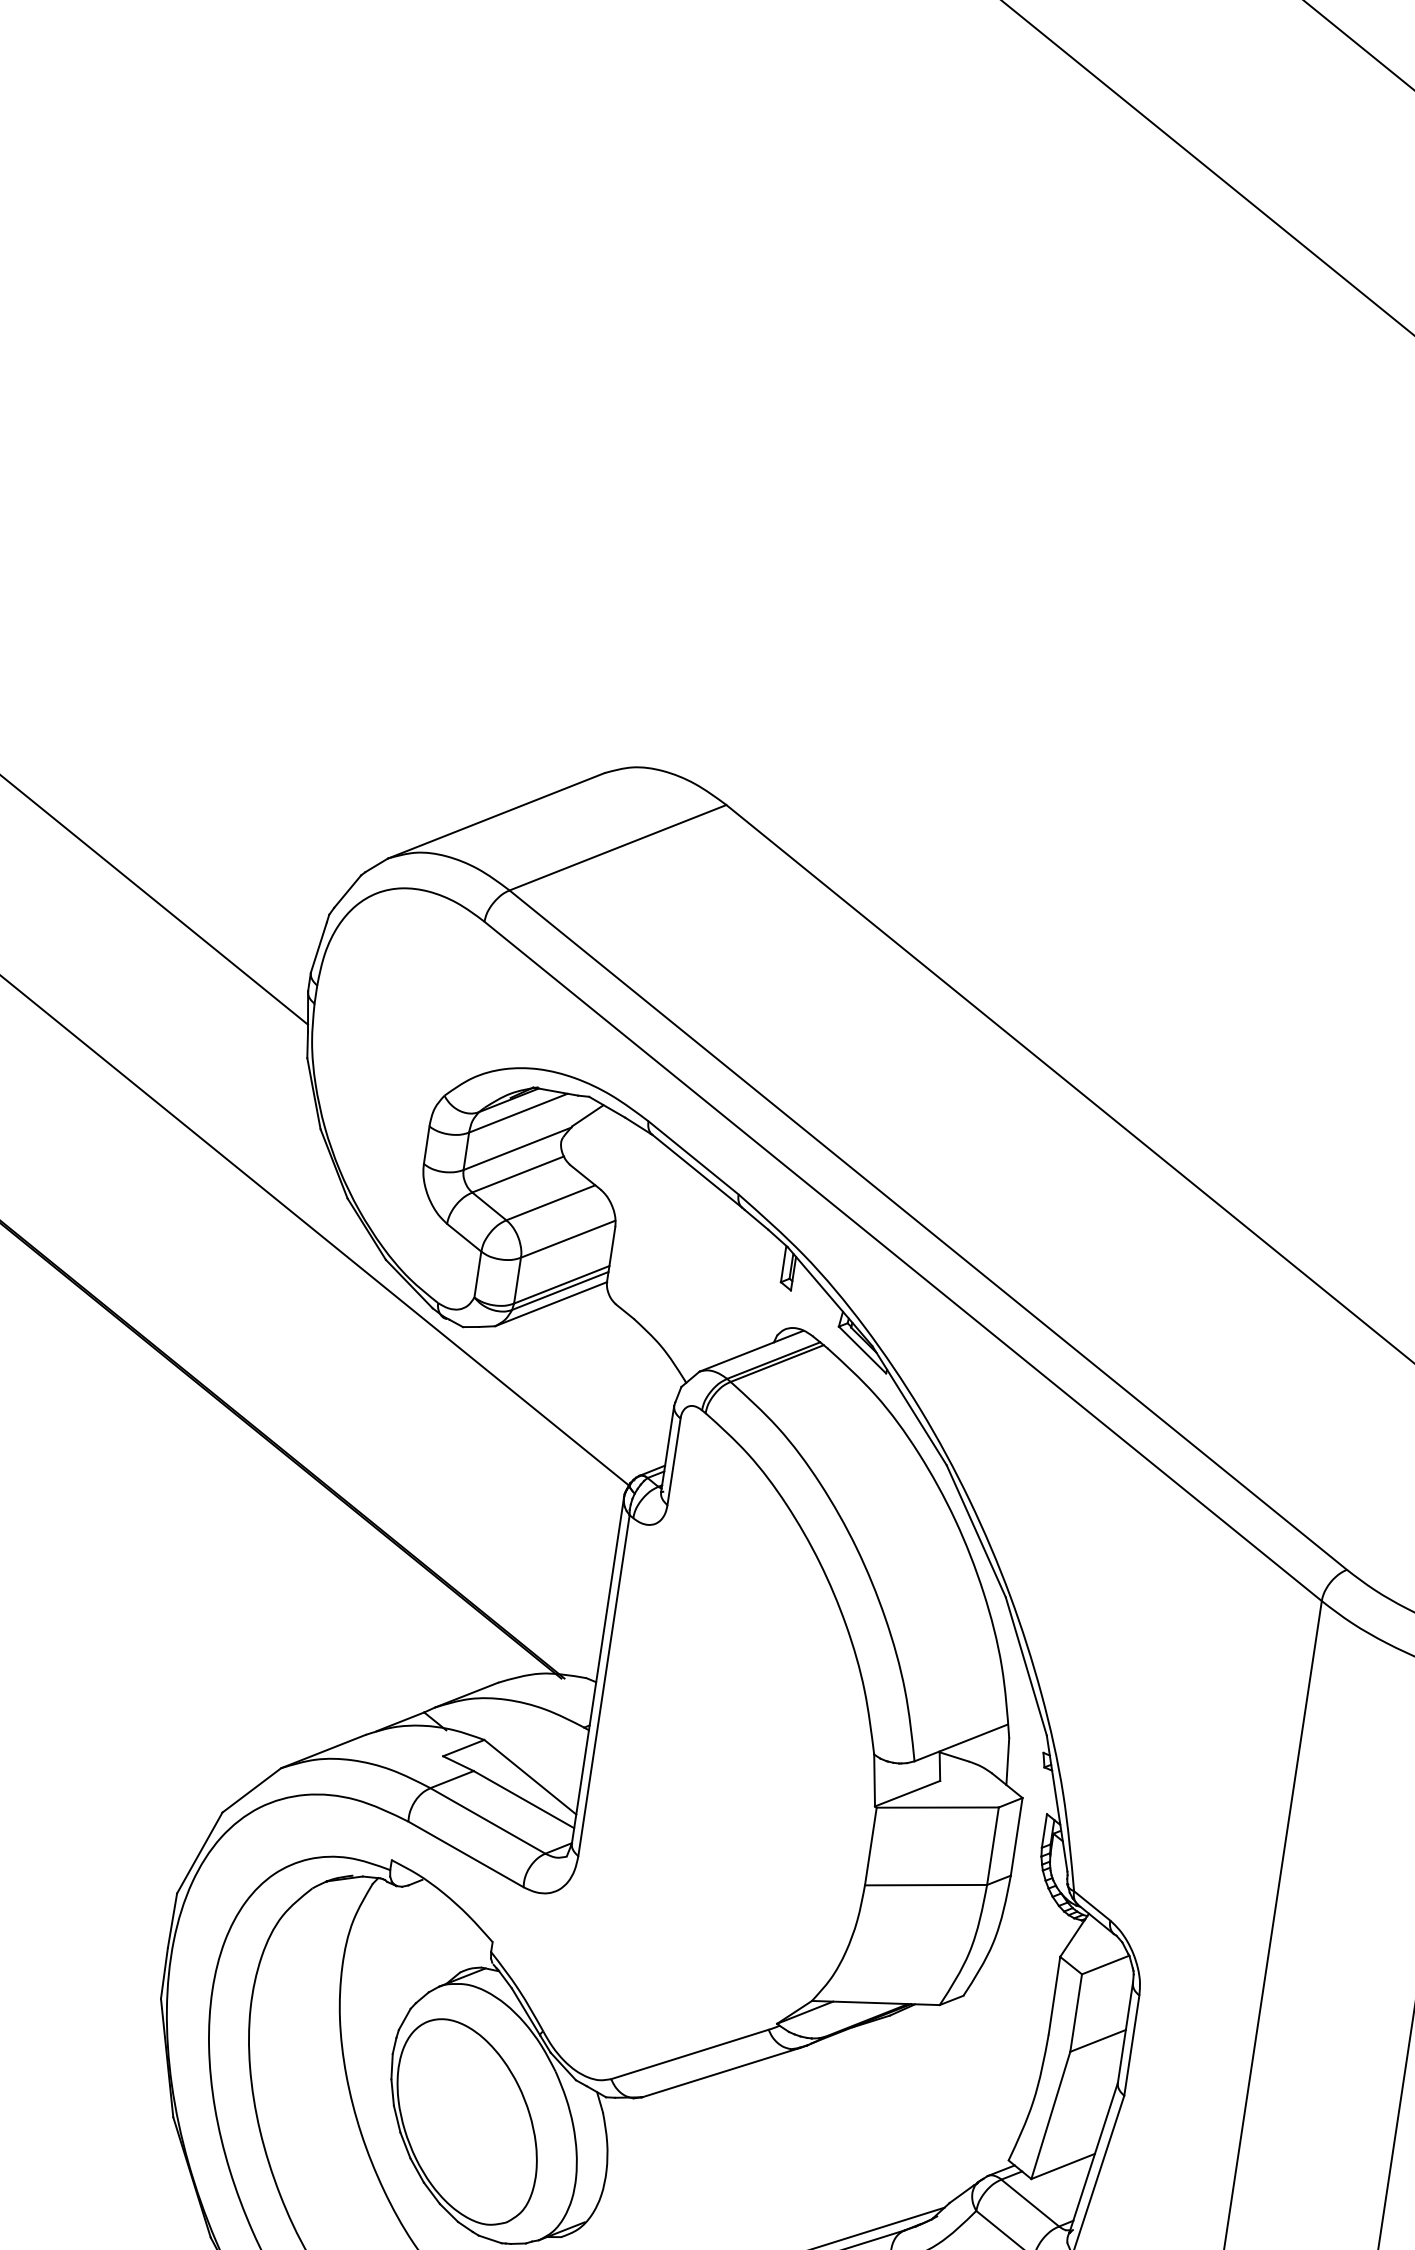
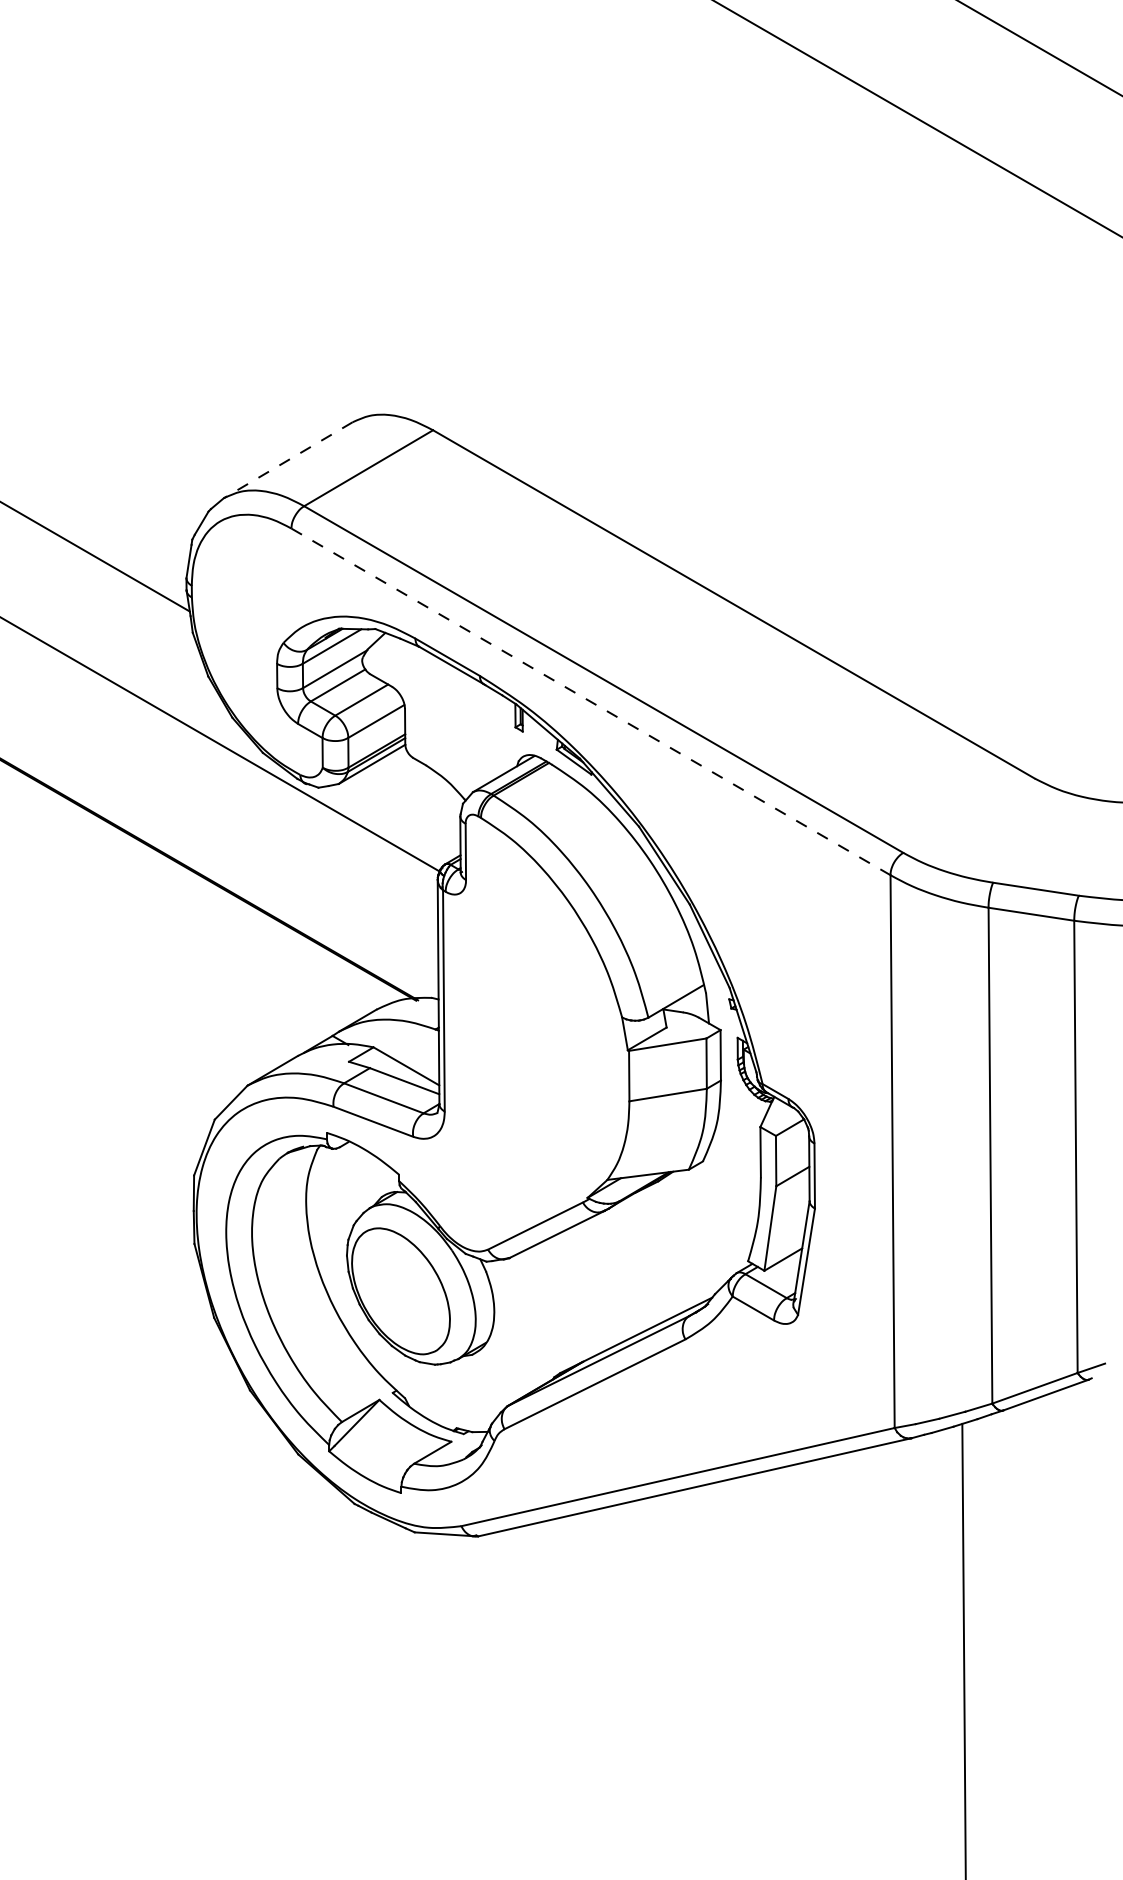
line: (496, 816) -> (288, 460), solid -> dashed
line: (903, 1262) -> (591, 702), solid -> dashed

